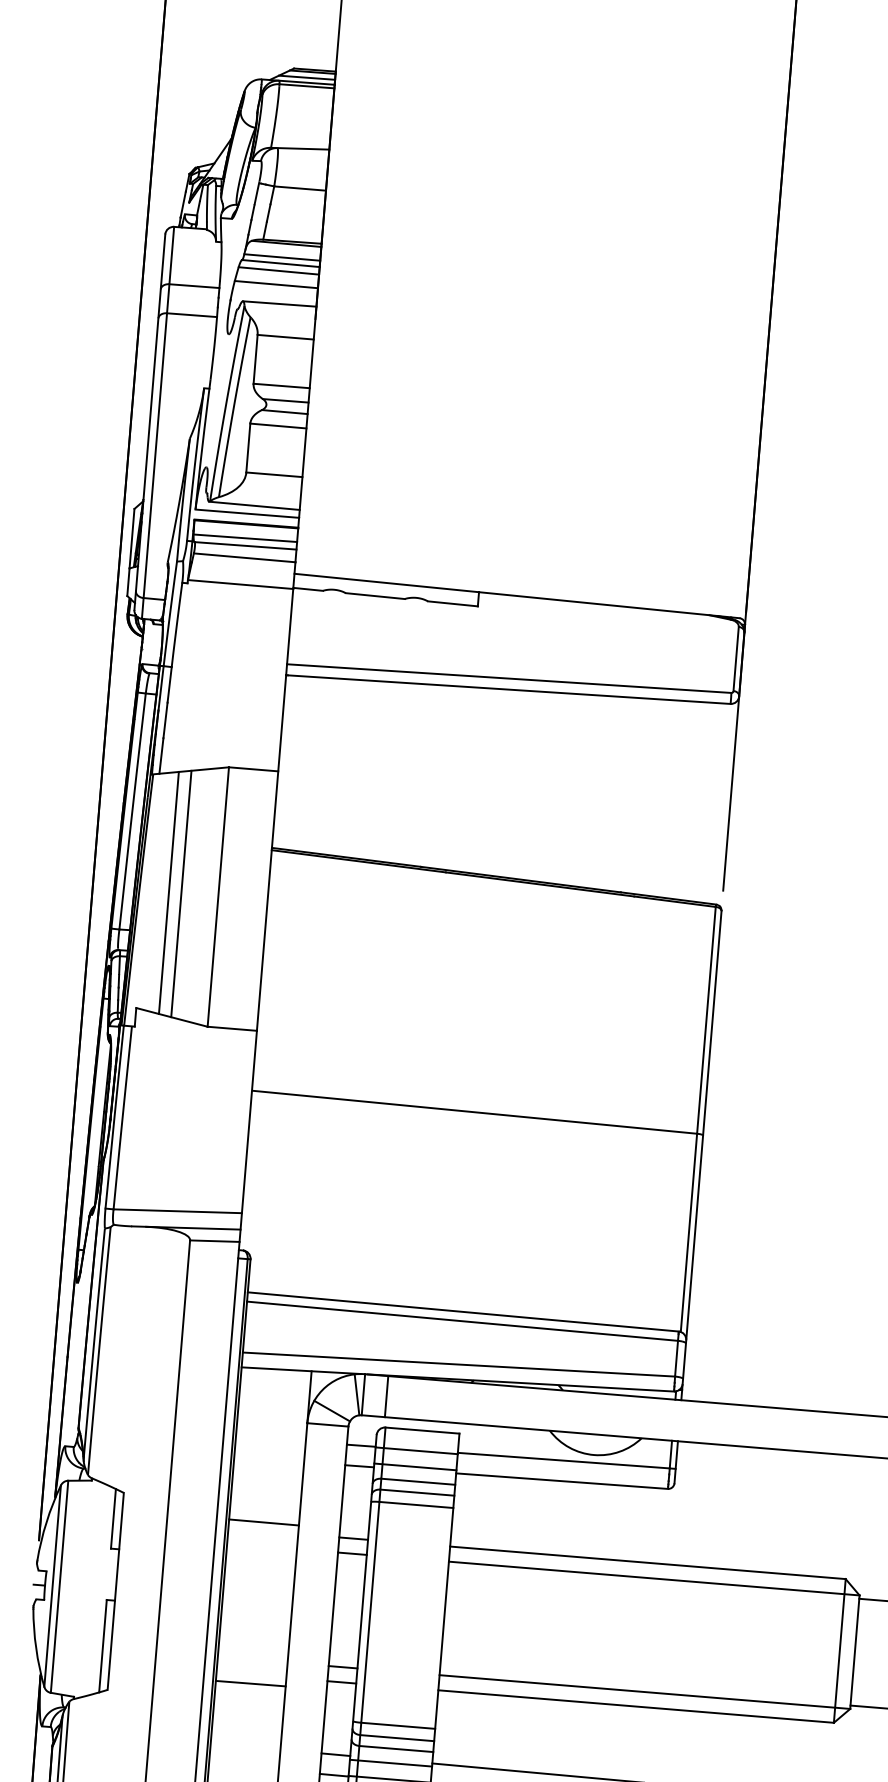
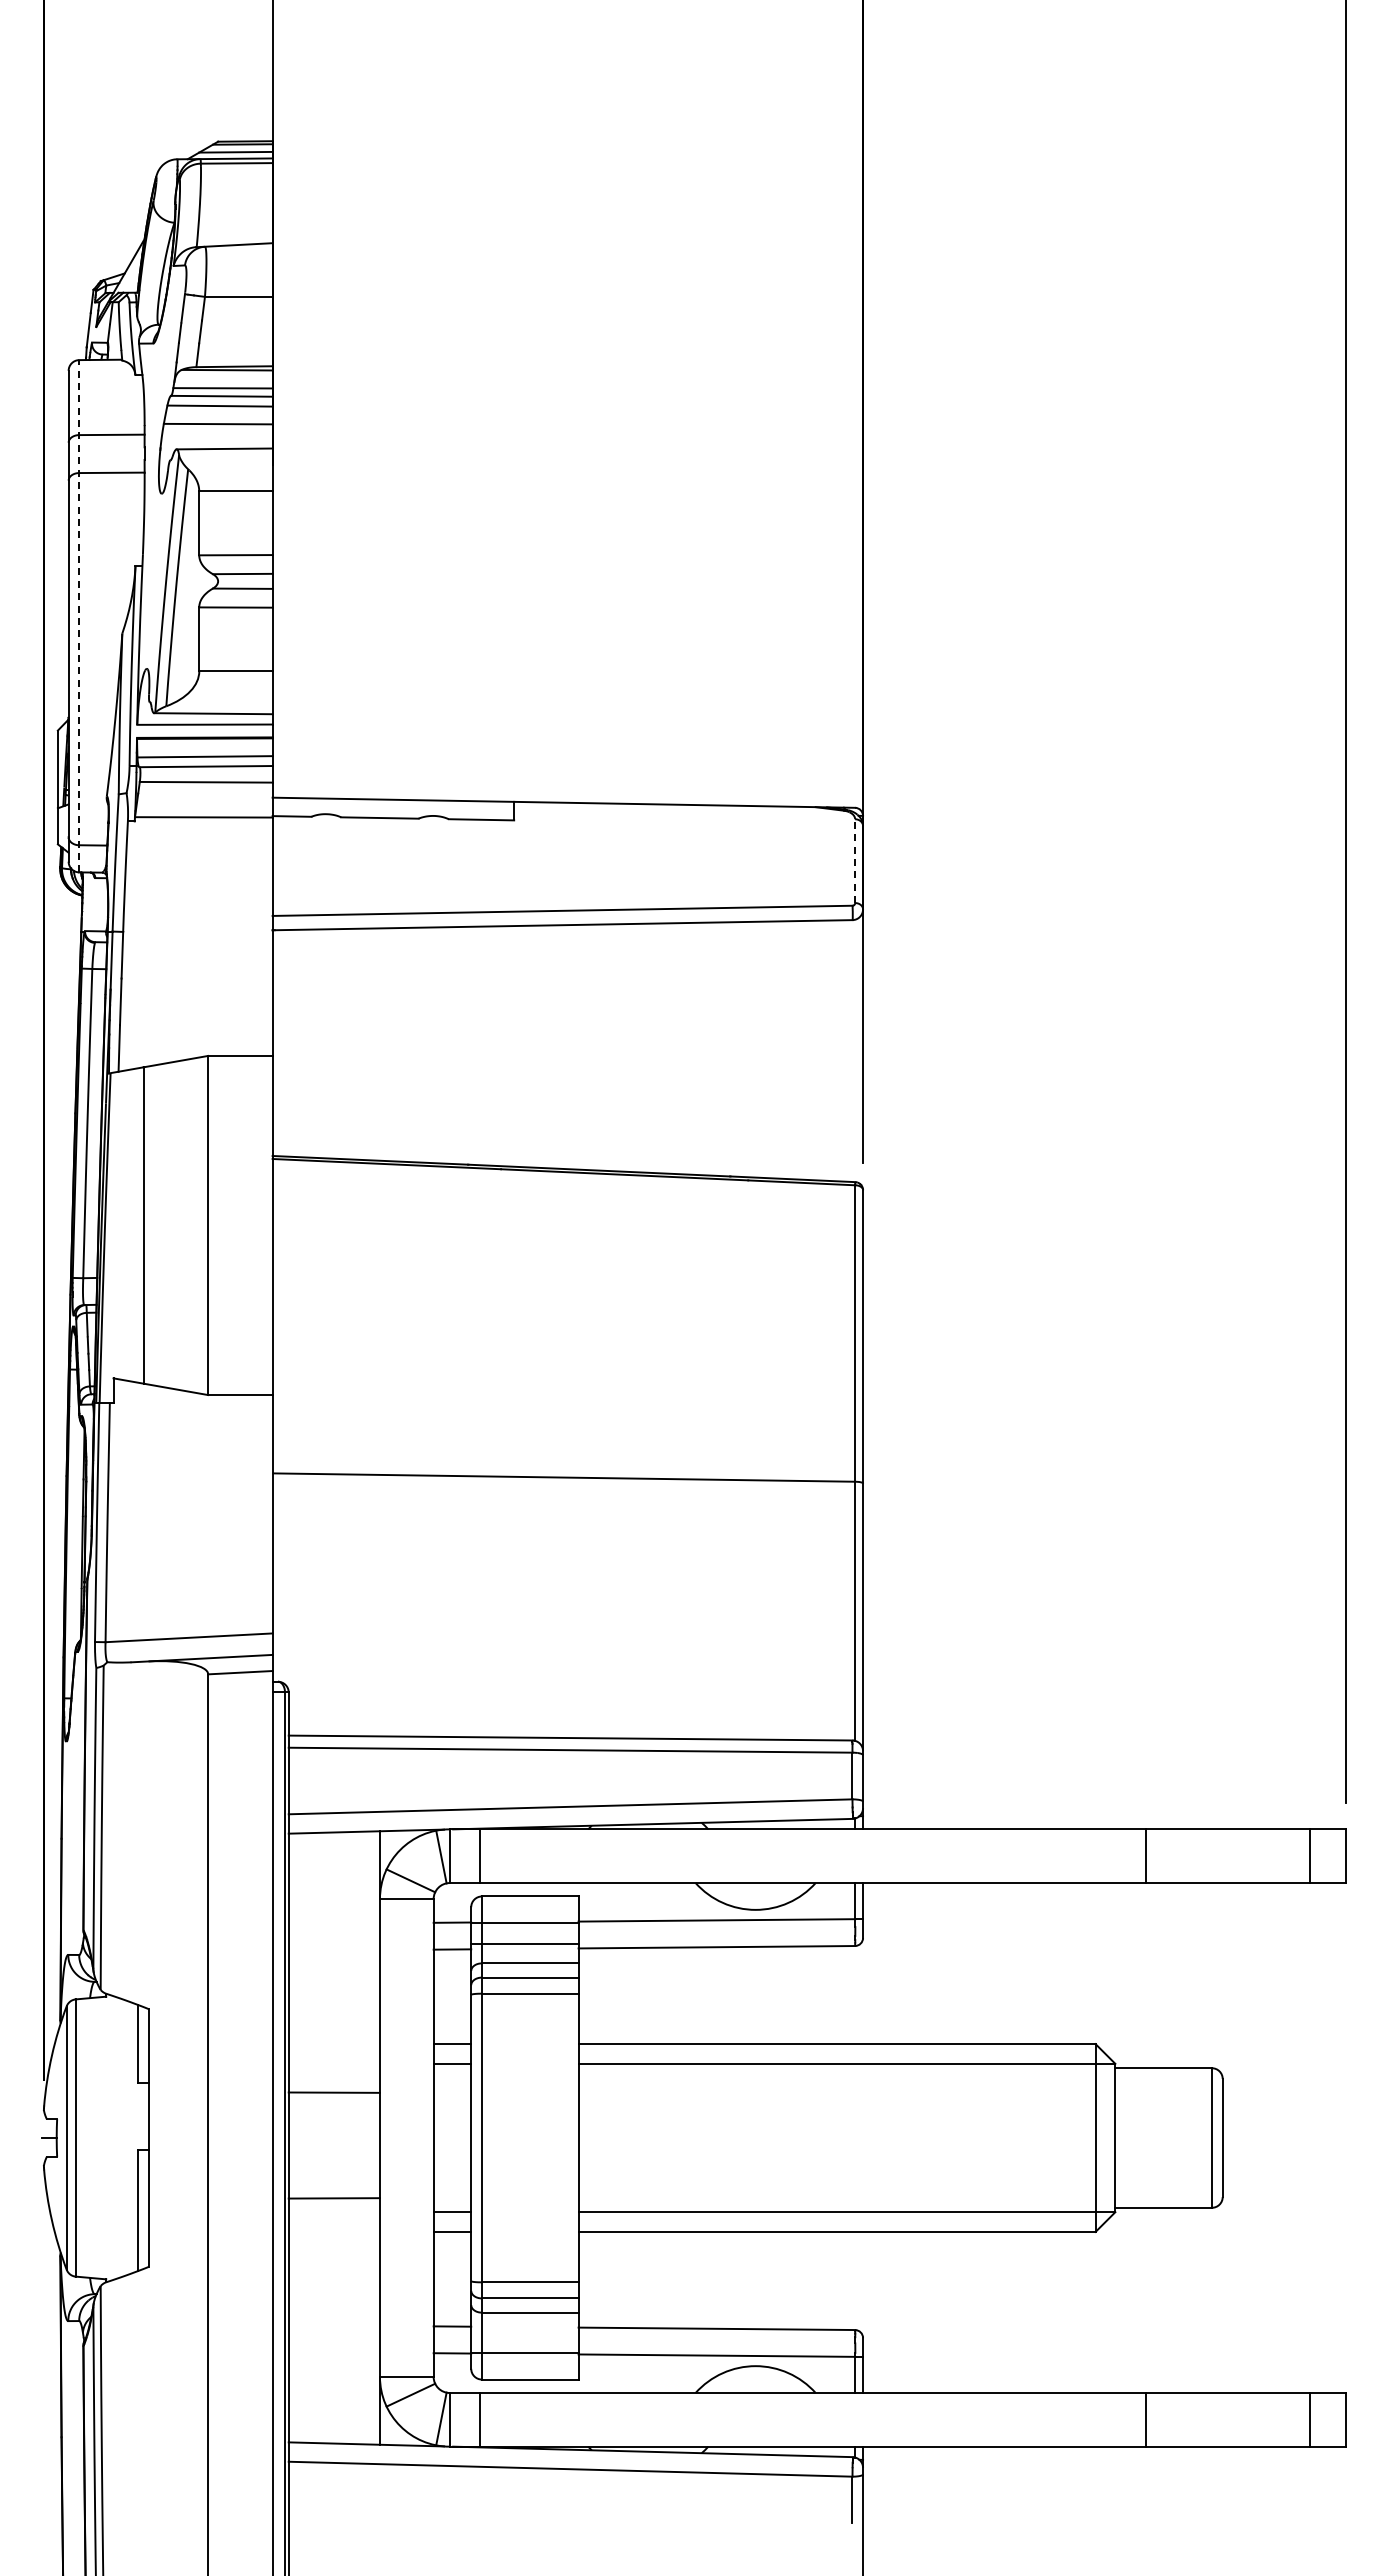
line: (158, 422) -> (79, 615), solid -> dashed
line: (736, 659) -> (855, 861), solid -> dashed
line: (181, 893) -> (159, 1225), removed
line: (263, 1522) -> (333, 2092), moved
line: (250, 1683) -> (333, 2198), moved
line: (390, 1763) -> (524, 2331), removed

